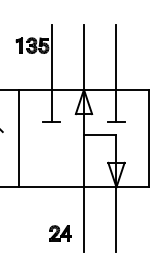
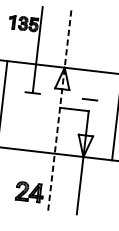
line: (116, 73) -> (95, 56), removed
line: (83, 138) -> (59, 110), solid -> dashed
part: (60, 233) -> (29, 192), size x1.4

